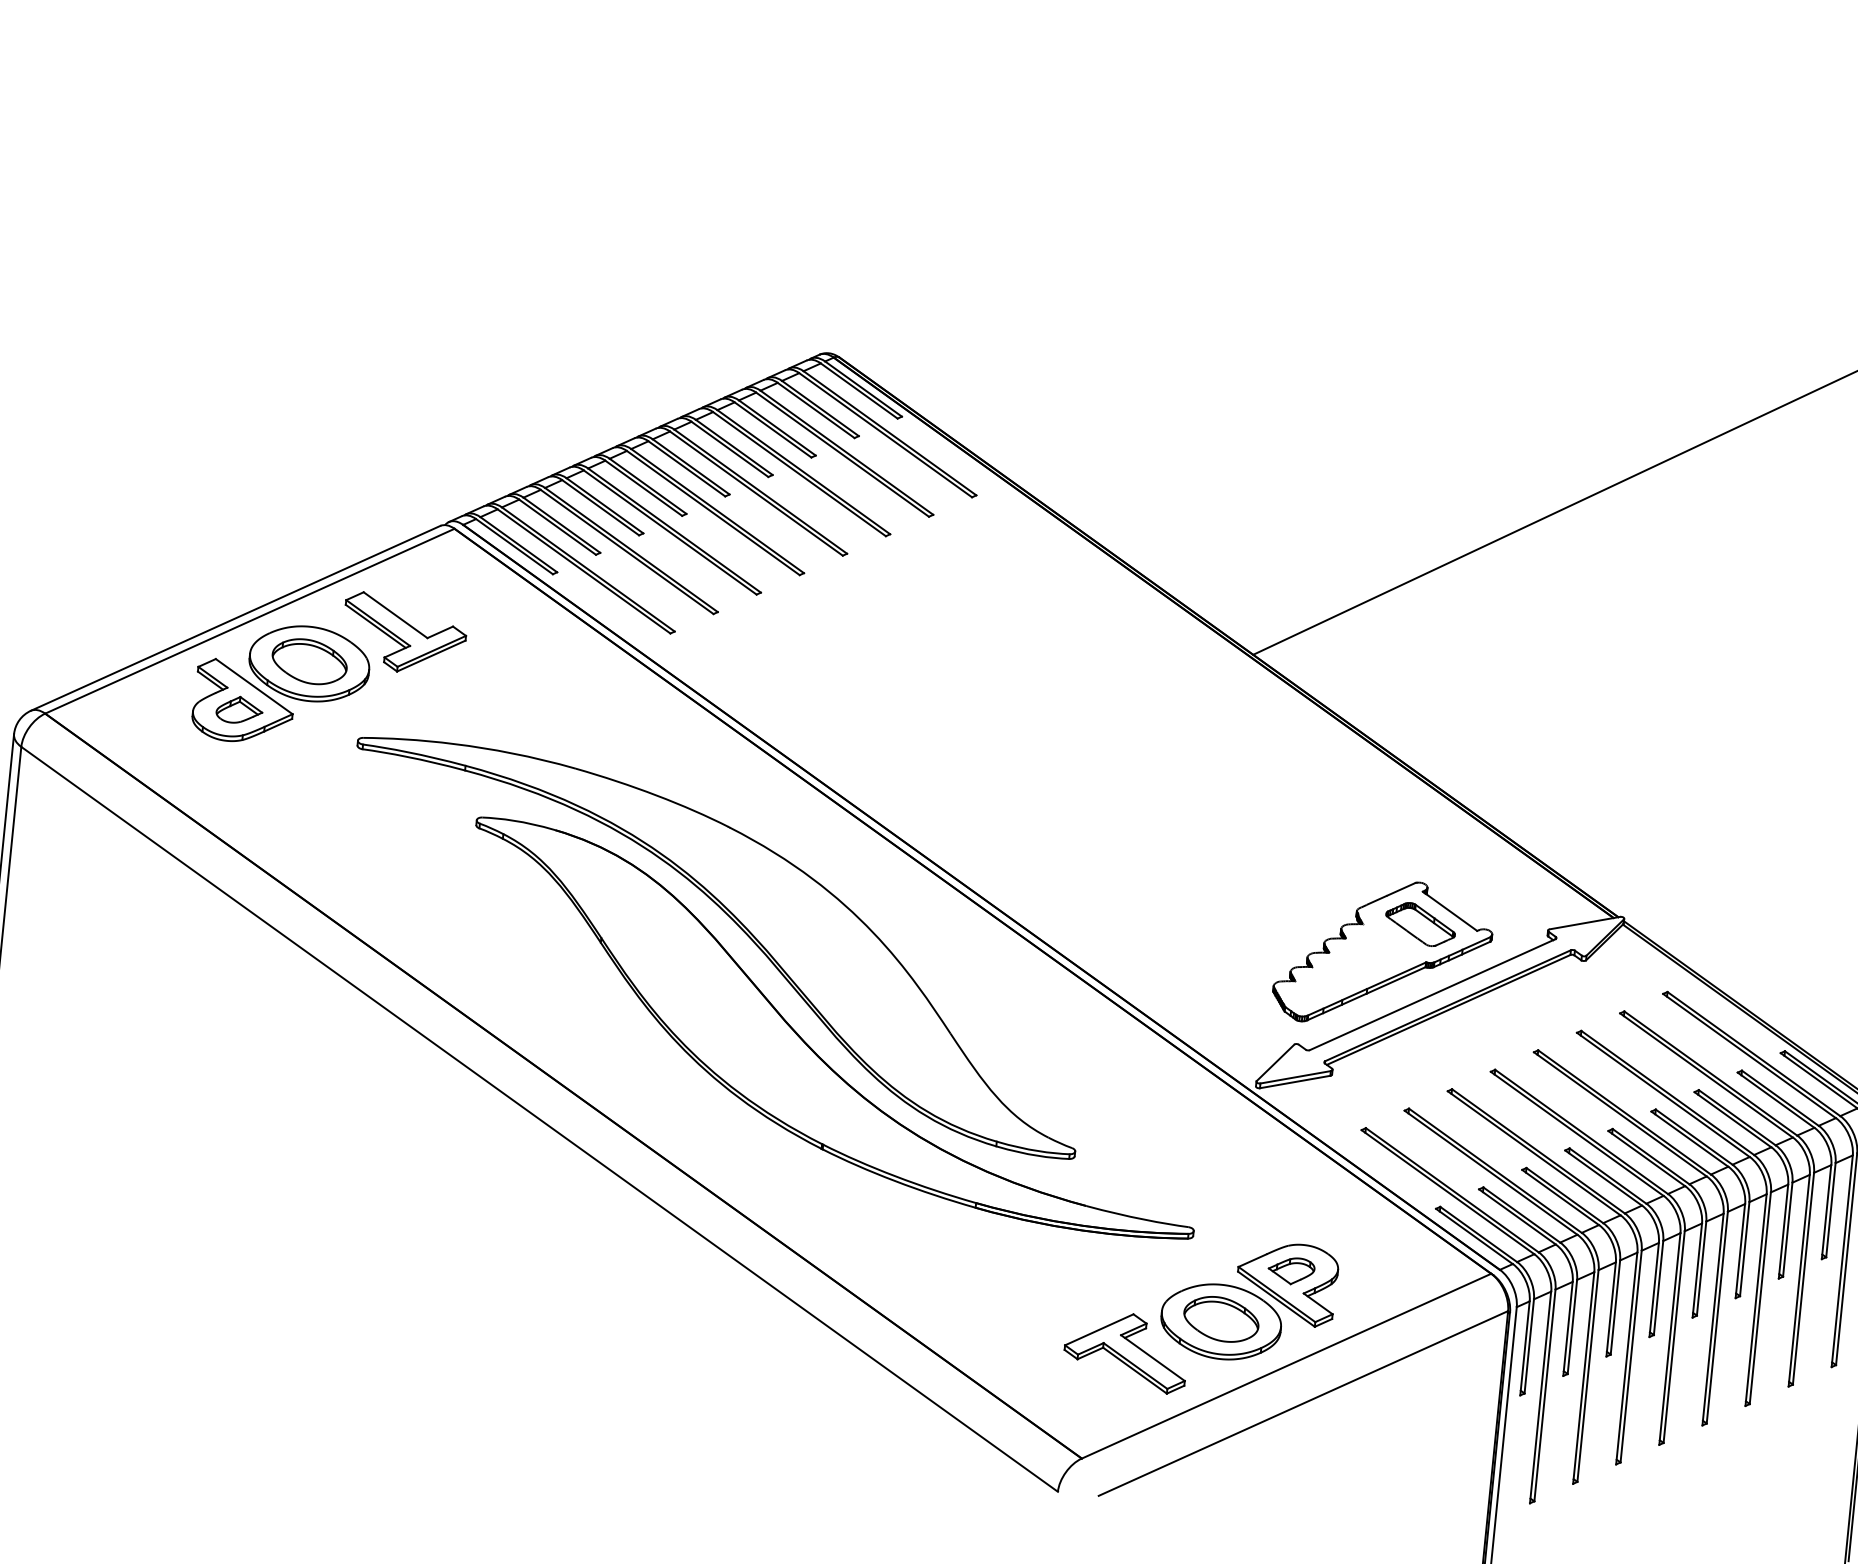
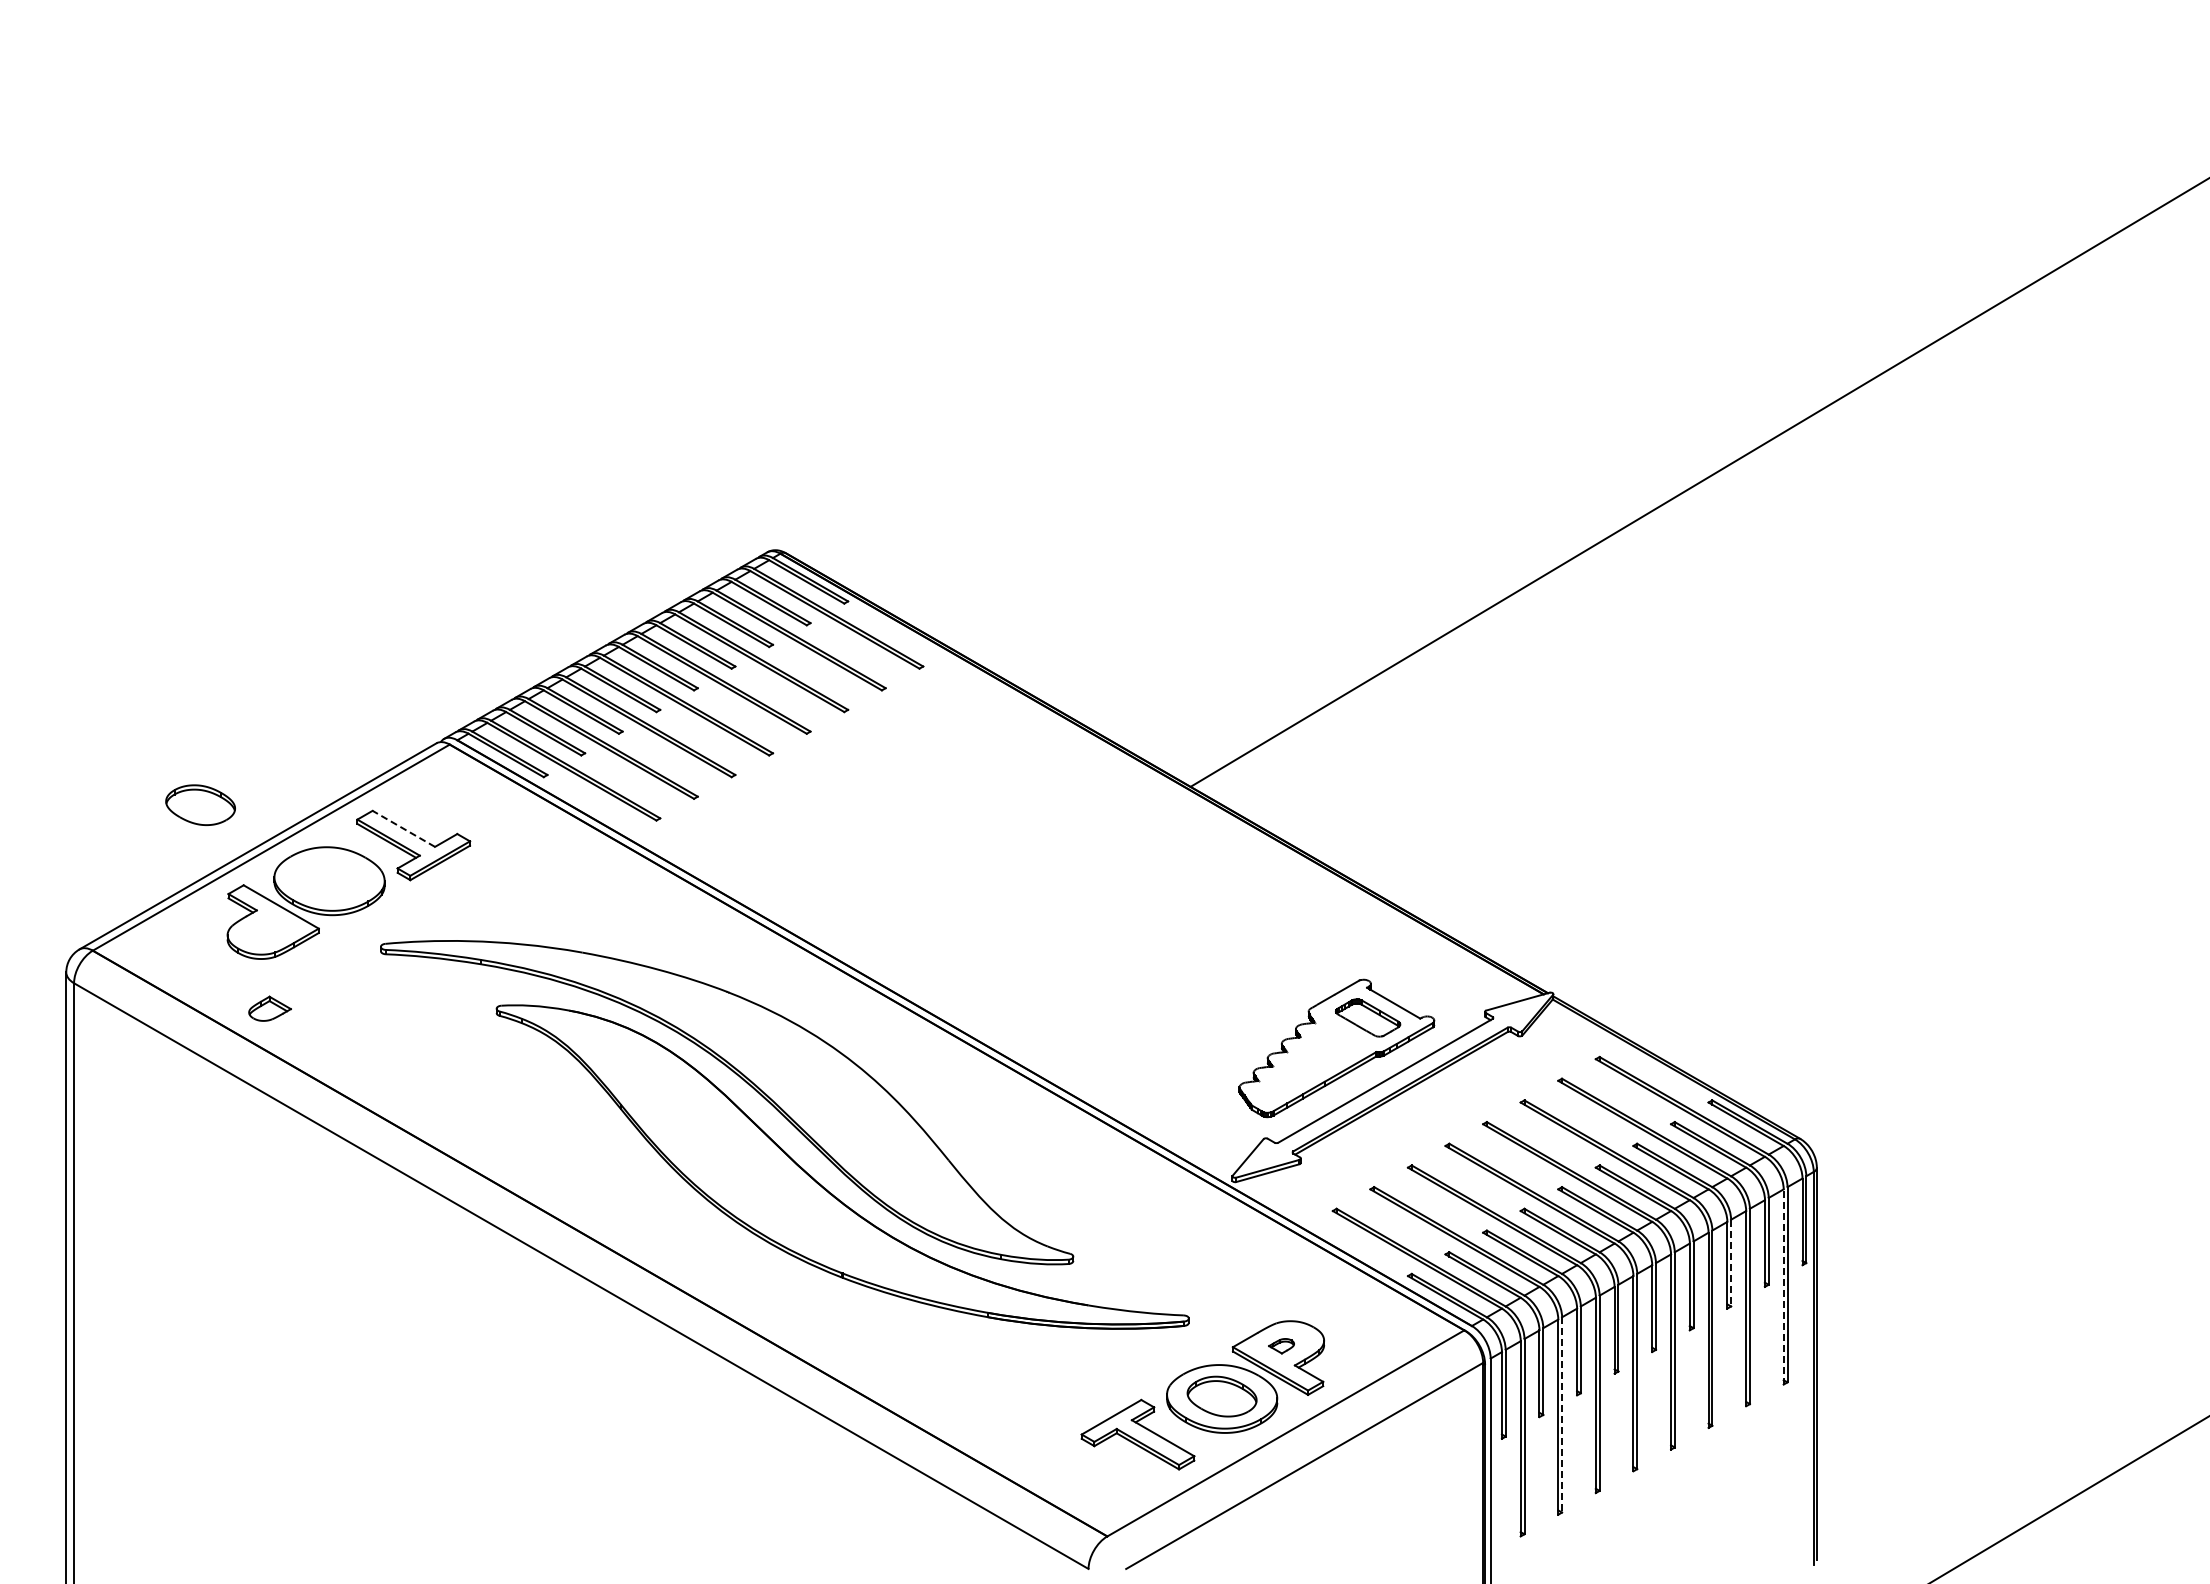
line: (395, 614) -> (403, 828), solid -> dashed
part: (309, 660) -> (200, 804), moved
part: (239, 709) -> (269, 1008), moved
line: (1788, 1230) -> (1731, 1263), solid -> dashed
line: (1842, 1260) -> (1783, 1286), solid -> dashed
part: (1291, 1271) -> (1281, 1346), size x0.6
line: (1588, 1375) -> (1562, 1414), solid -> dashed

